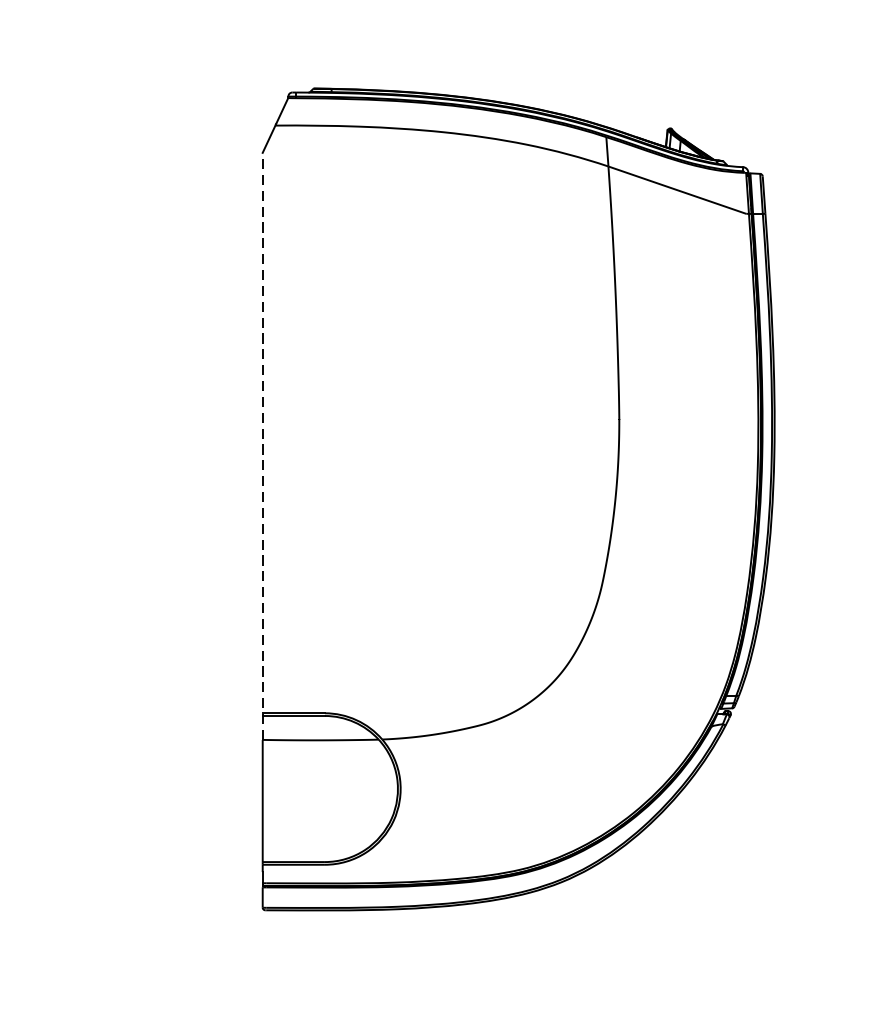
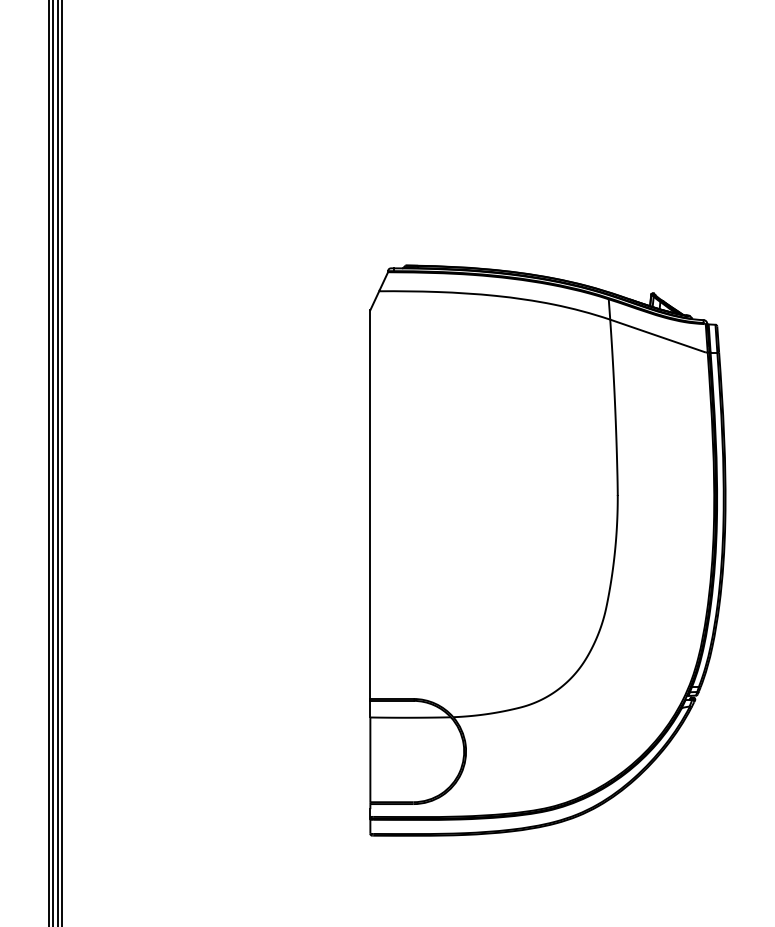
line: (262, 445) -> (370, 513), dashed -> solid

